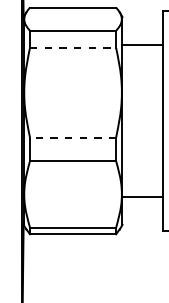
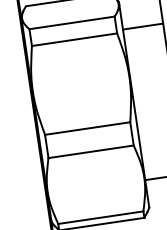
line: (73, 47) -> (74, 39), dashed -> solid
line: (72, 137) -> (87, 128), dashed -> solid

